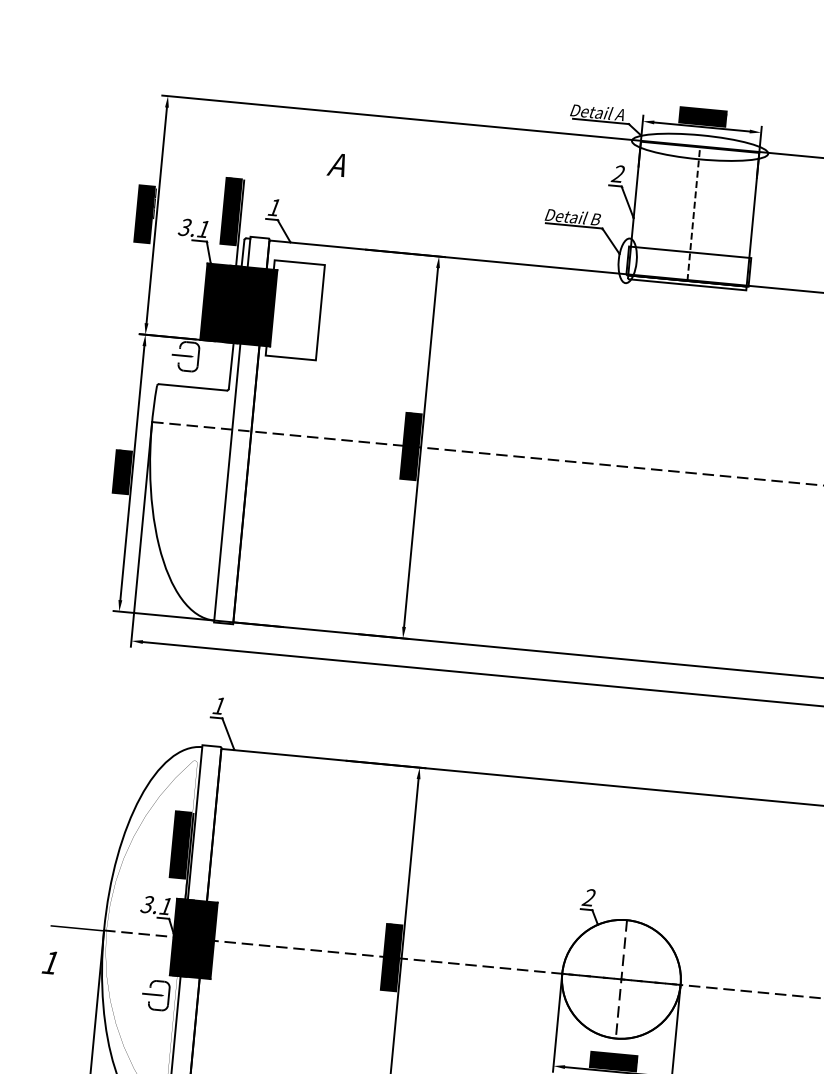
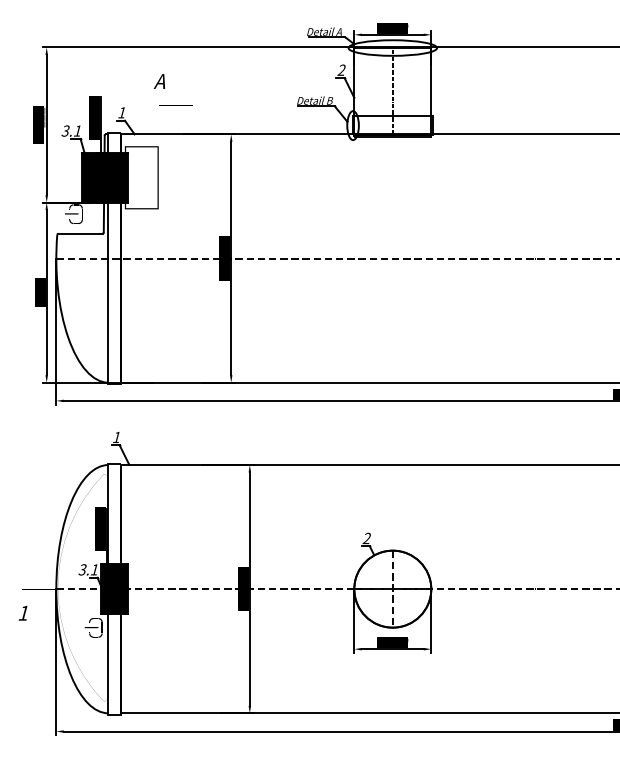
line: (357, 204) -> (175, 105), added

